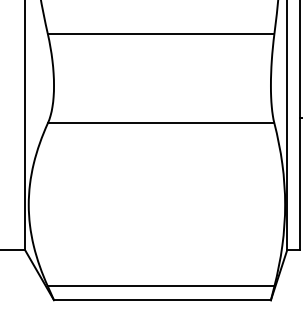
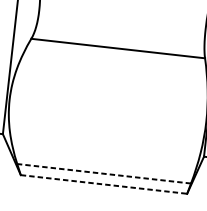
line: (160, 286) -> (103, 173), solid -> dashed
line: (162, 300) -> (103, 184), solid -> dashed

